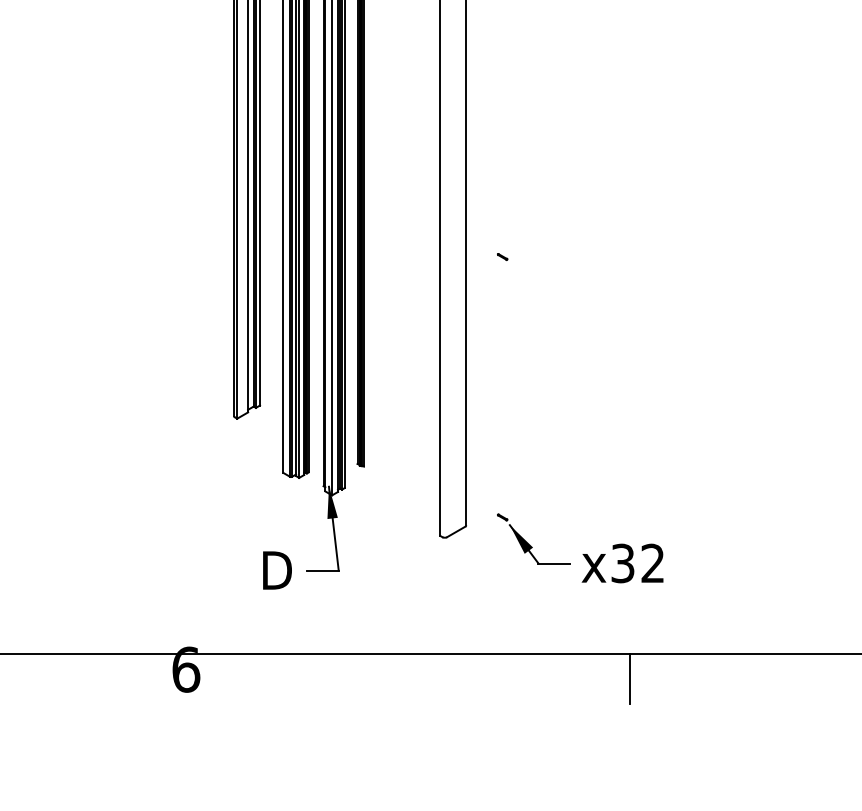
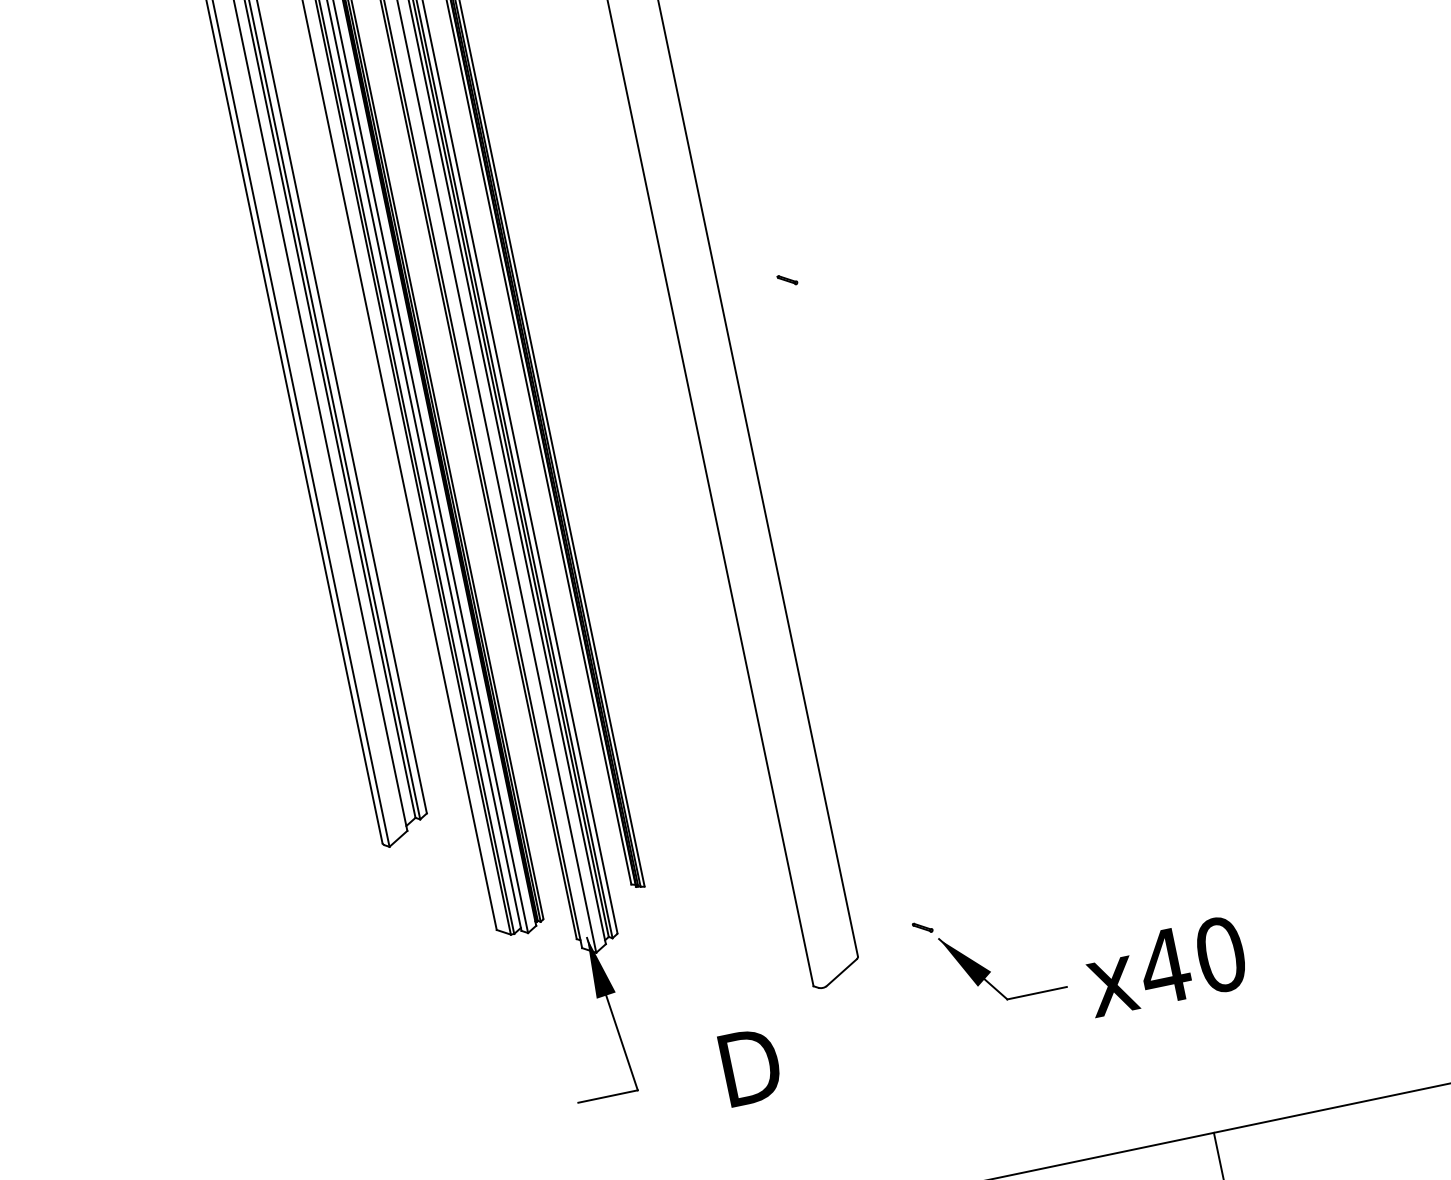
part: (502, 256) -> (786, 279), moved
text: (637, 563) -> (1191, 960), x32 -> x40
text: (277, 570) -> (751, 1066), moved

